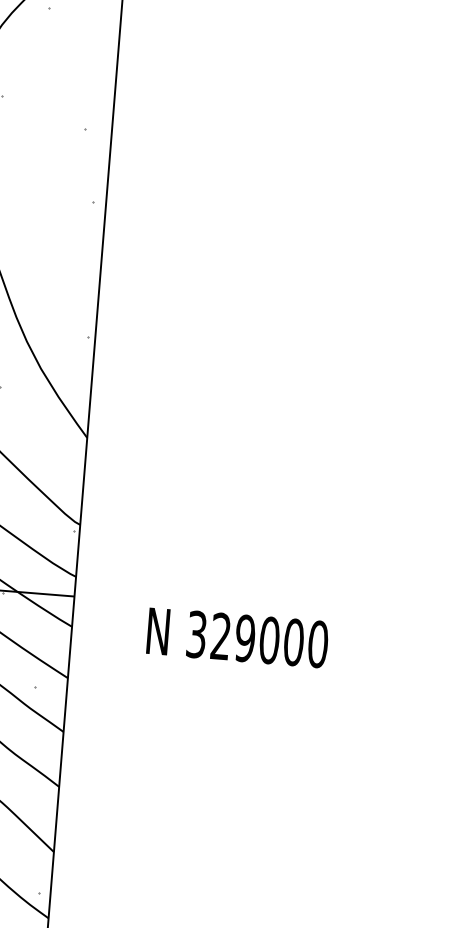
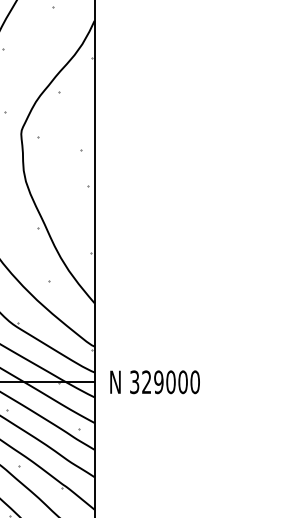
text: (236, 638) -> (154, 382), moved

